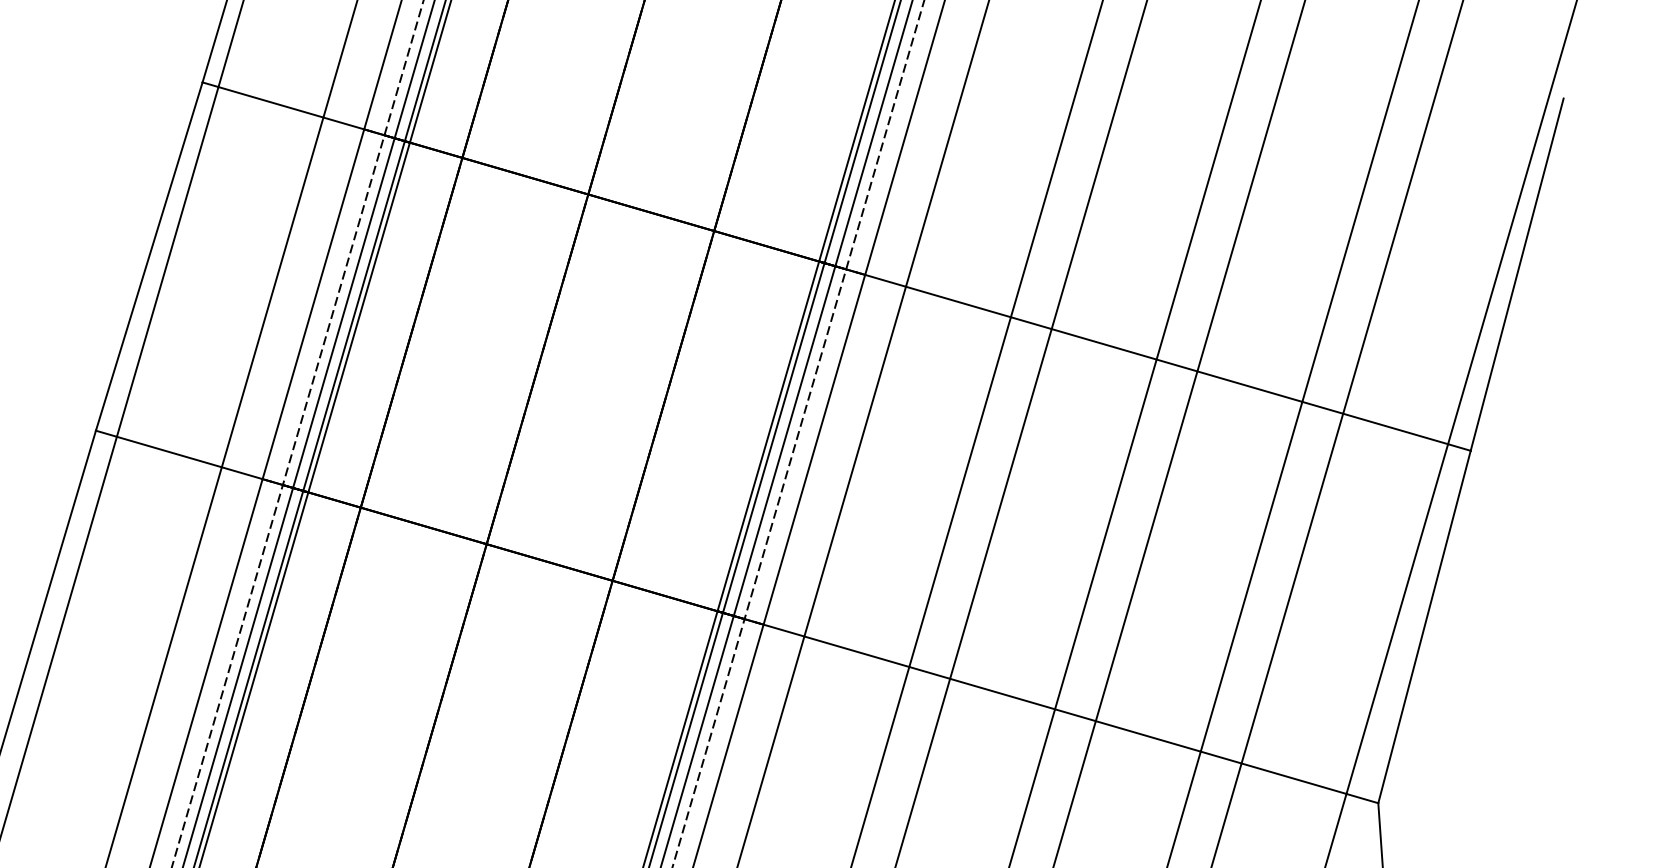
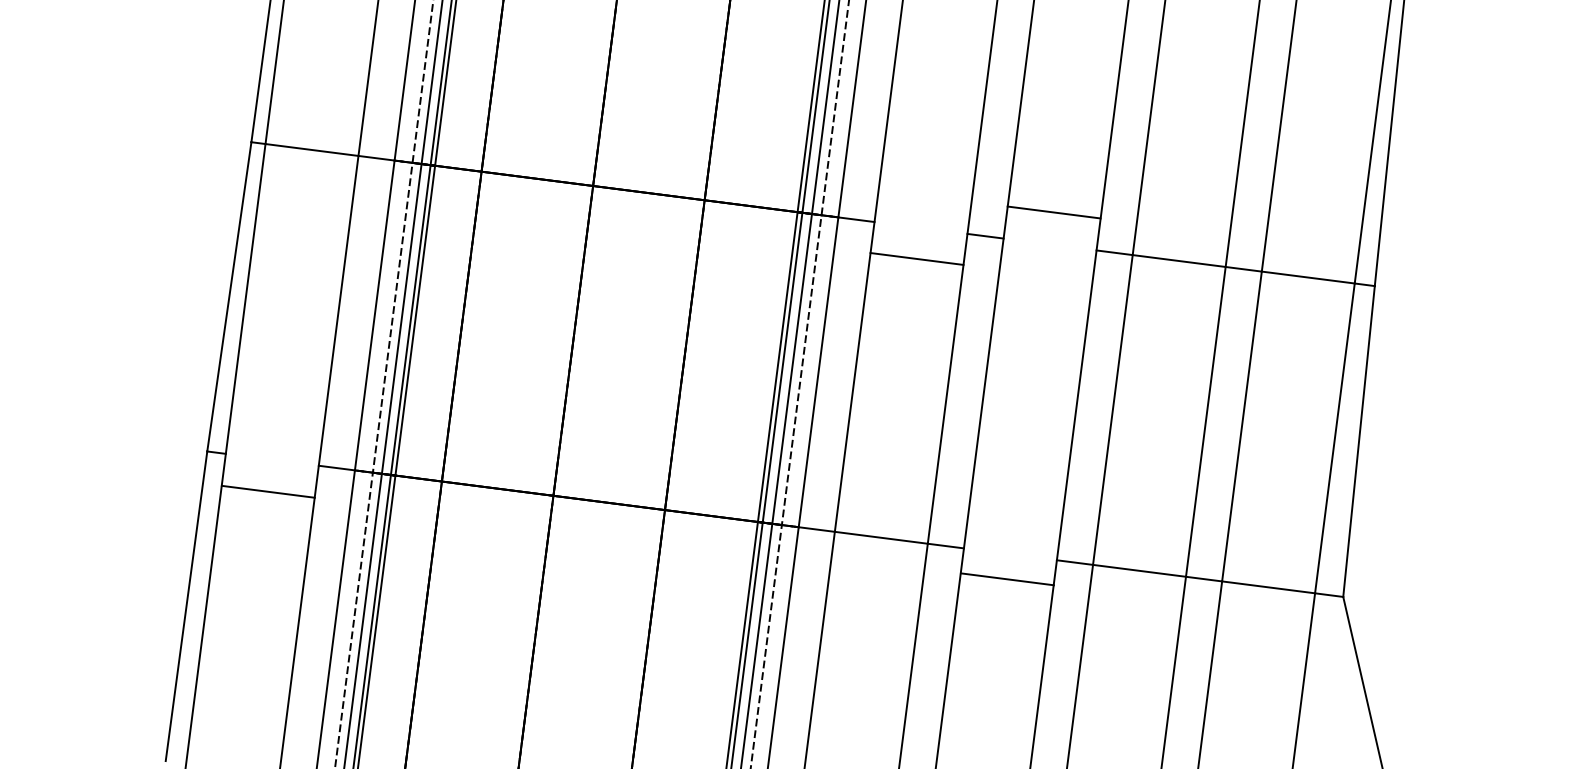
line: (957, 301) -> (916, 258), moved
line: (1103, 344) -> (1053, 212), moved
line: (168, 451) -> (267, 491), moved
line: (1001, 694) -> (1006, 579), moved

